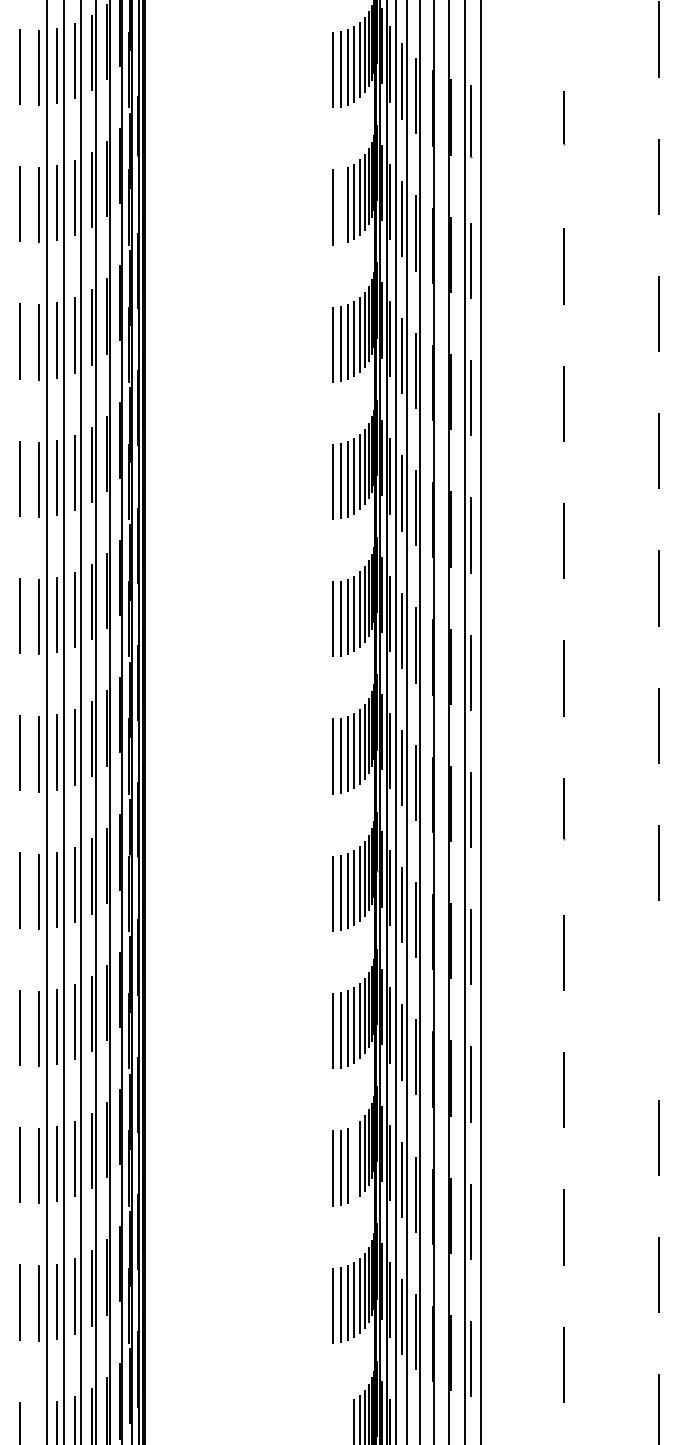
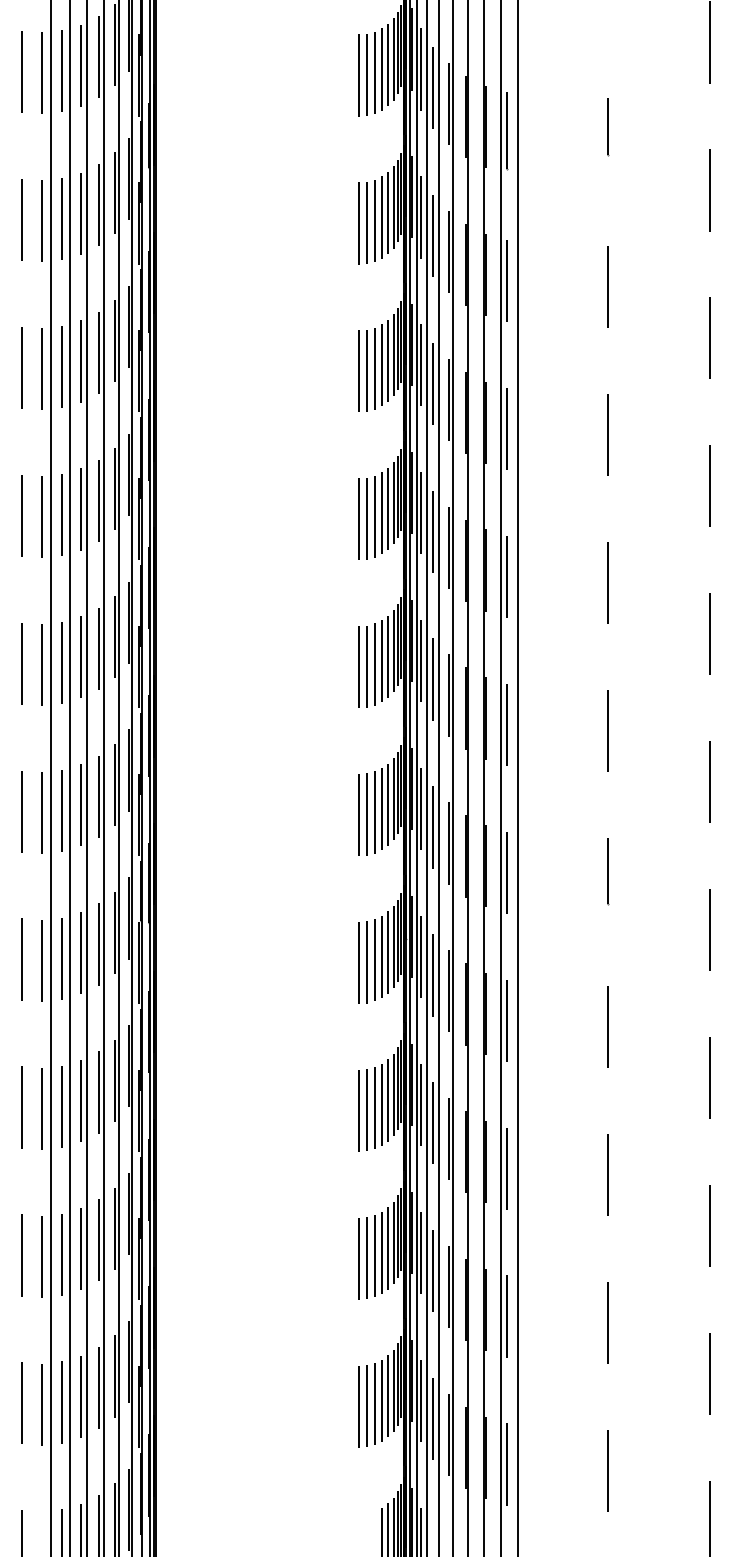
line: (340, 206) -> (367, 222), added
line: (658, 1000) -> (709, 1077), added
line: (353, 1162) -> (381, 1252), added

